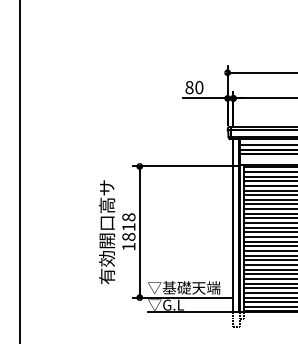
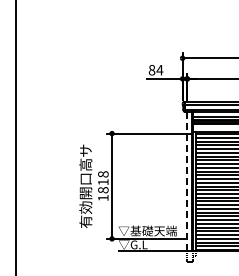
text: (198, 86) -> (159, 69), 80 -> 84
line: (233, 226) -> (187, 181), solid -> dashed

